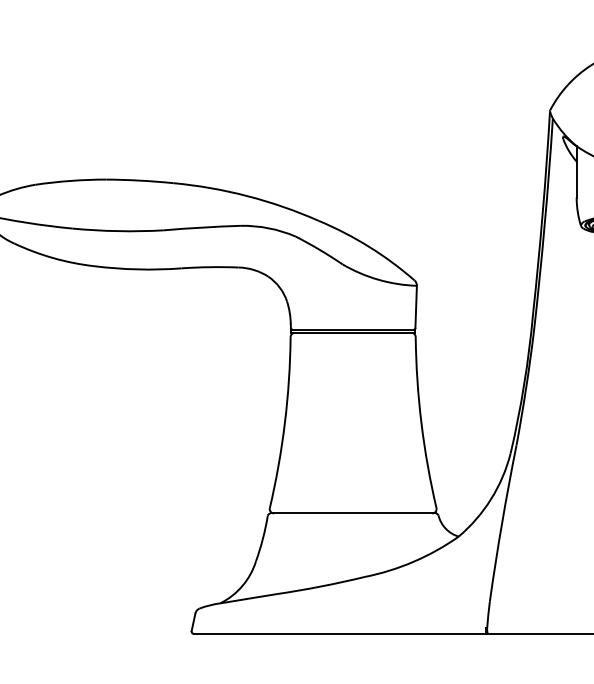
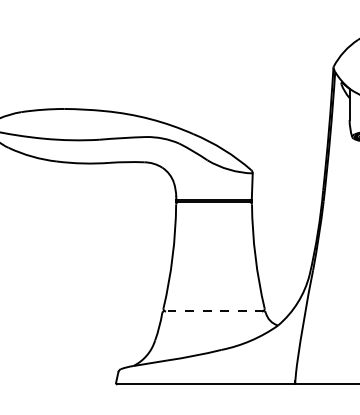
line: (352, 513) -> (213, 311), solid -> dashed

